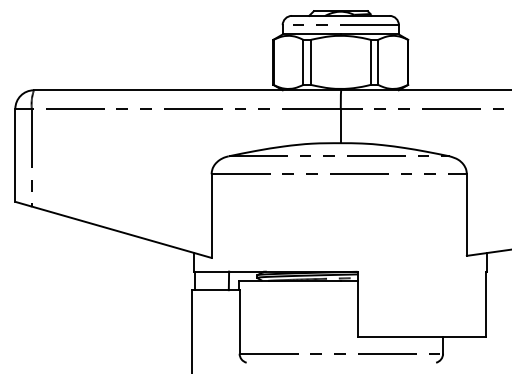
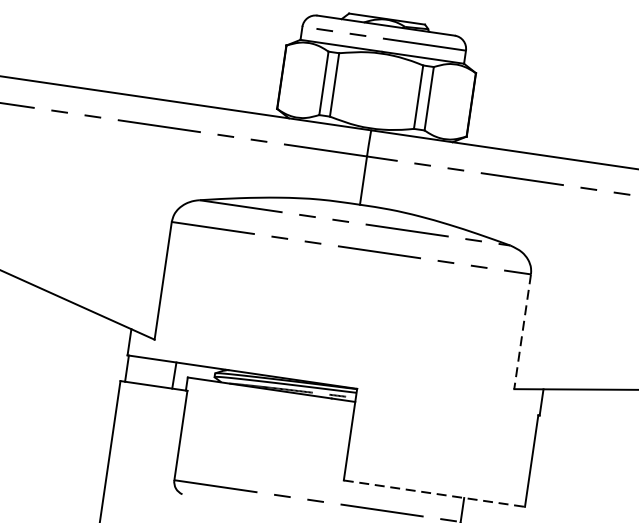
line: (466, 215) -> (522, 332), solid -> dashed
line: (422, 336) -> (435, 493), solid -> dashed

